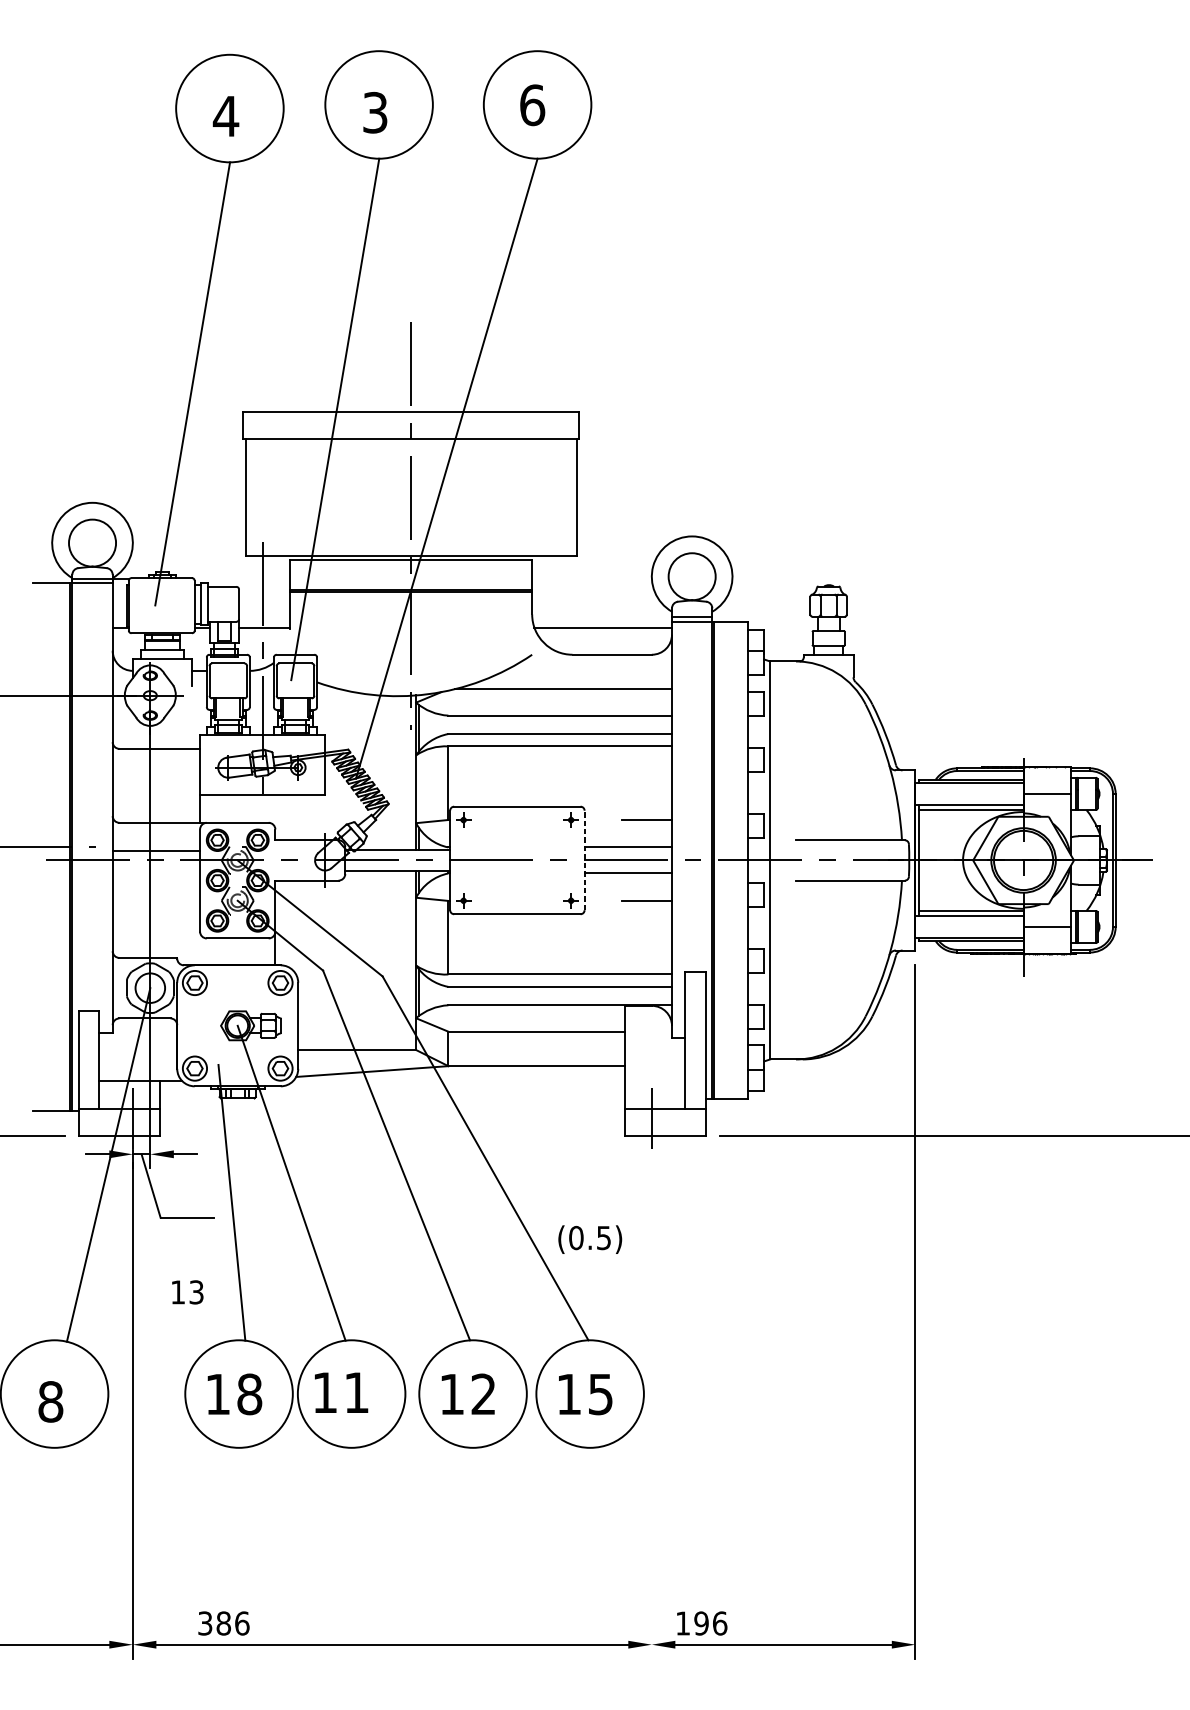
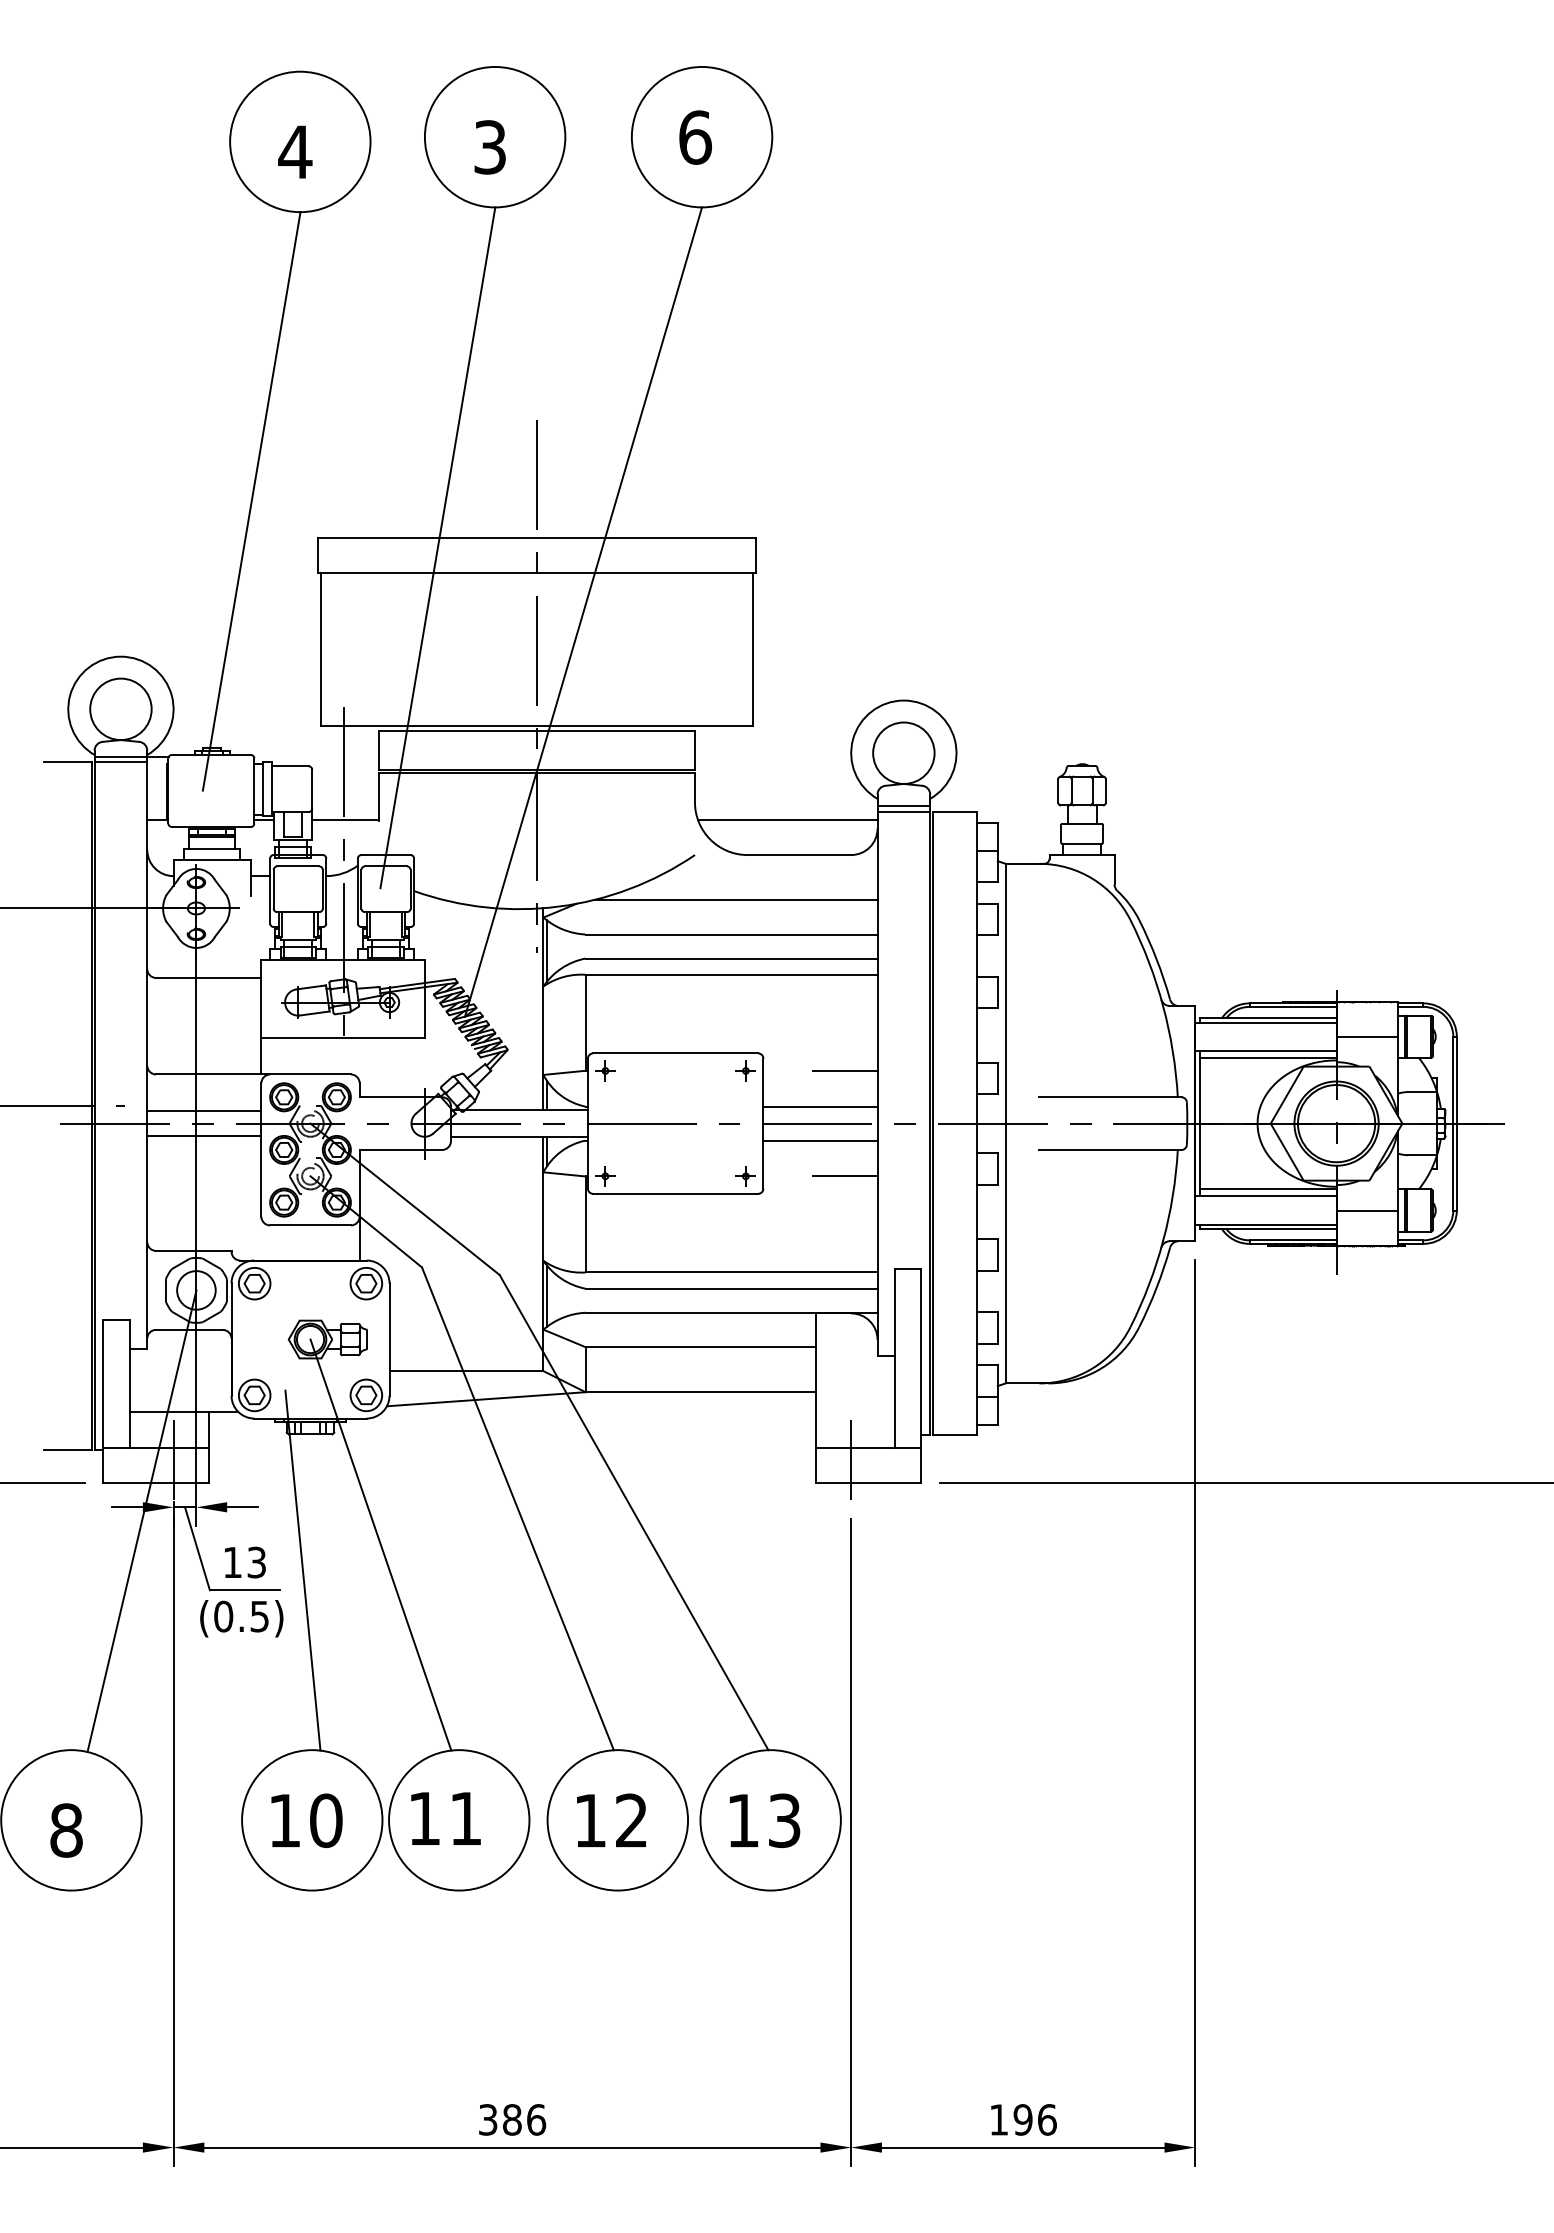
line: (584, 860) -> (763, 1123), dashed -> solid
line: (156, 870) -> (204, 1136), added
text: (590, 1239) -> (241, 1618), moved
text: (187, 1292) -> (245, 1562), moved
text: (249, 1394) -> (326, 1820), 18 -> 10
text: (600, 1394) -> (784, 1820), 15 -> 13
line: (652, 1411) -> (851, 1842), added
text: (223, 1623) -> (512, 2119), moved
text: (701, 1623) -> (1023, 2119), moved

